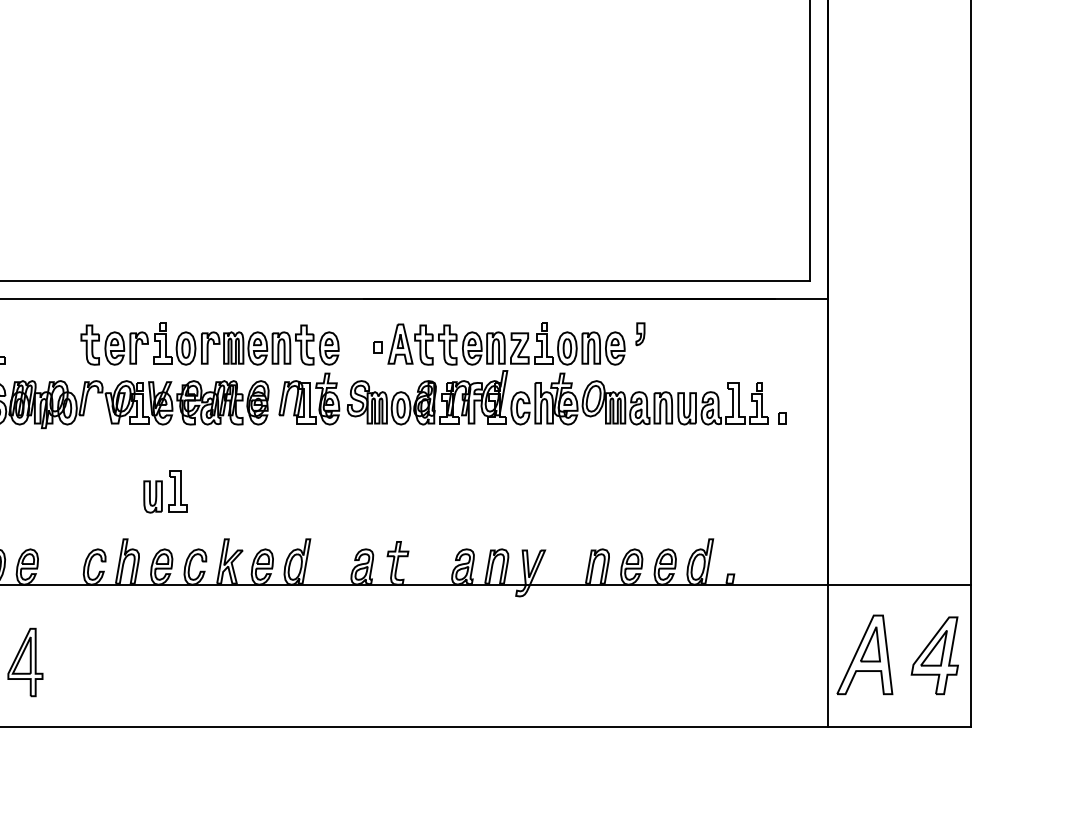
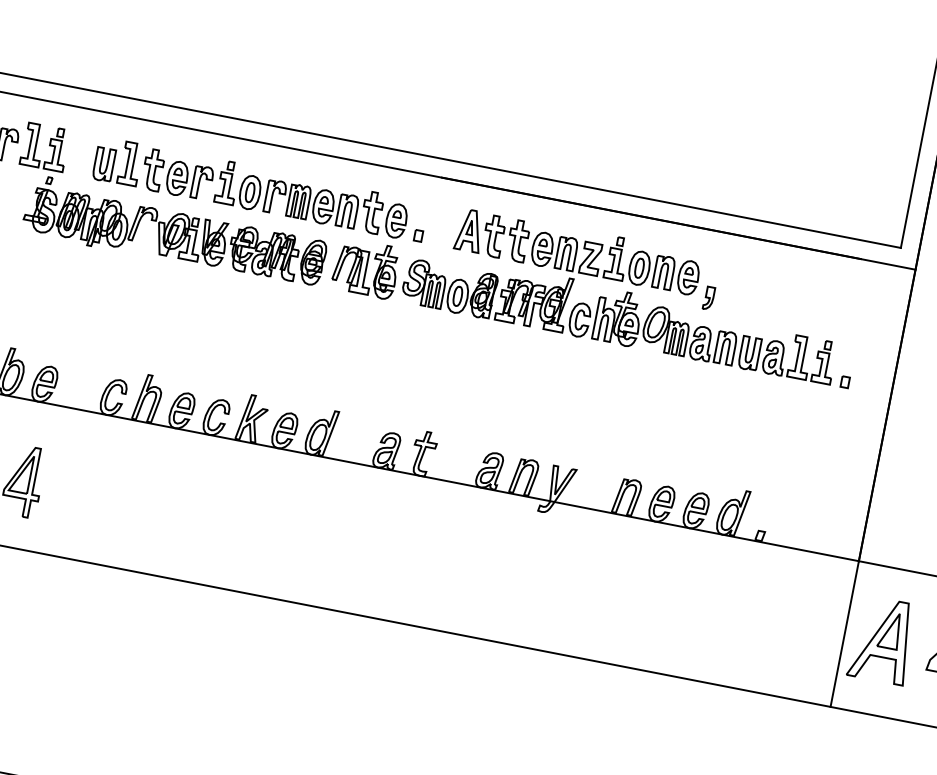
part: (640, 334) -> (708, 298), moved
part: (377, 347) -> (418, 235), moved
part: (165, 491) -> (117, 161), moved

